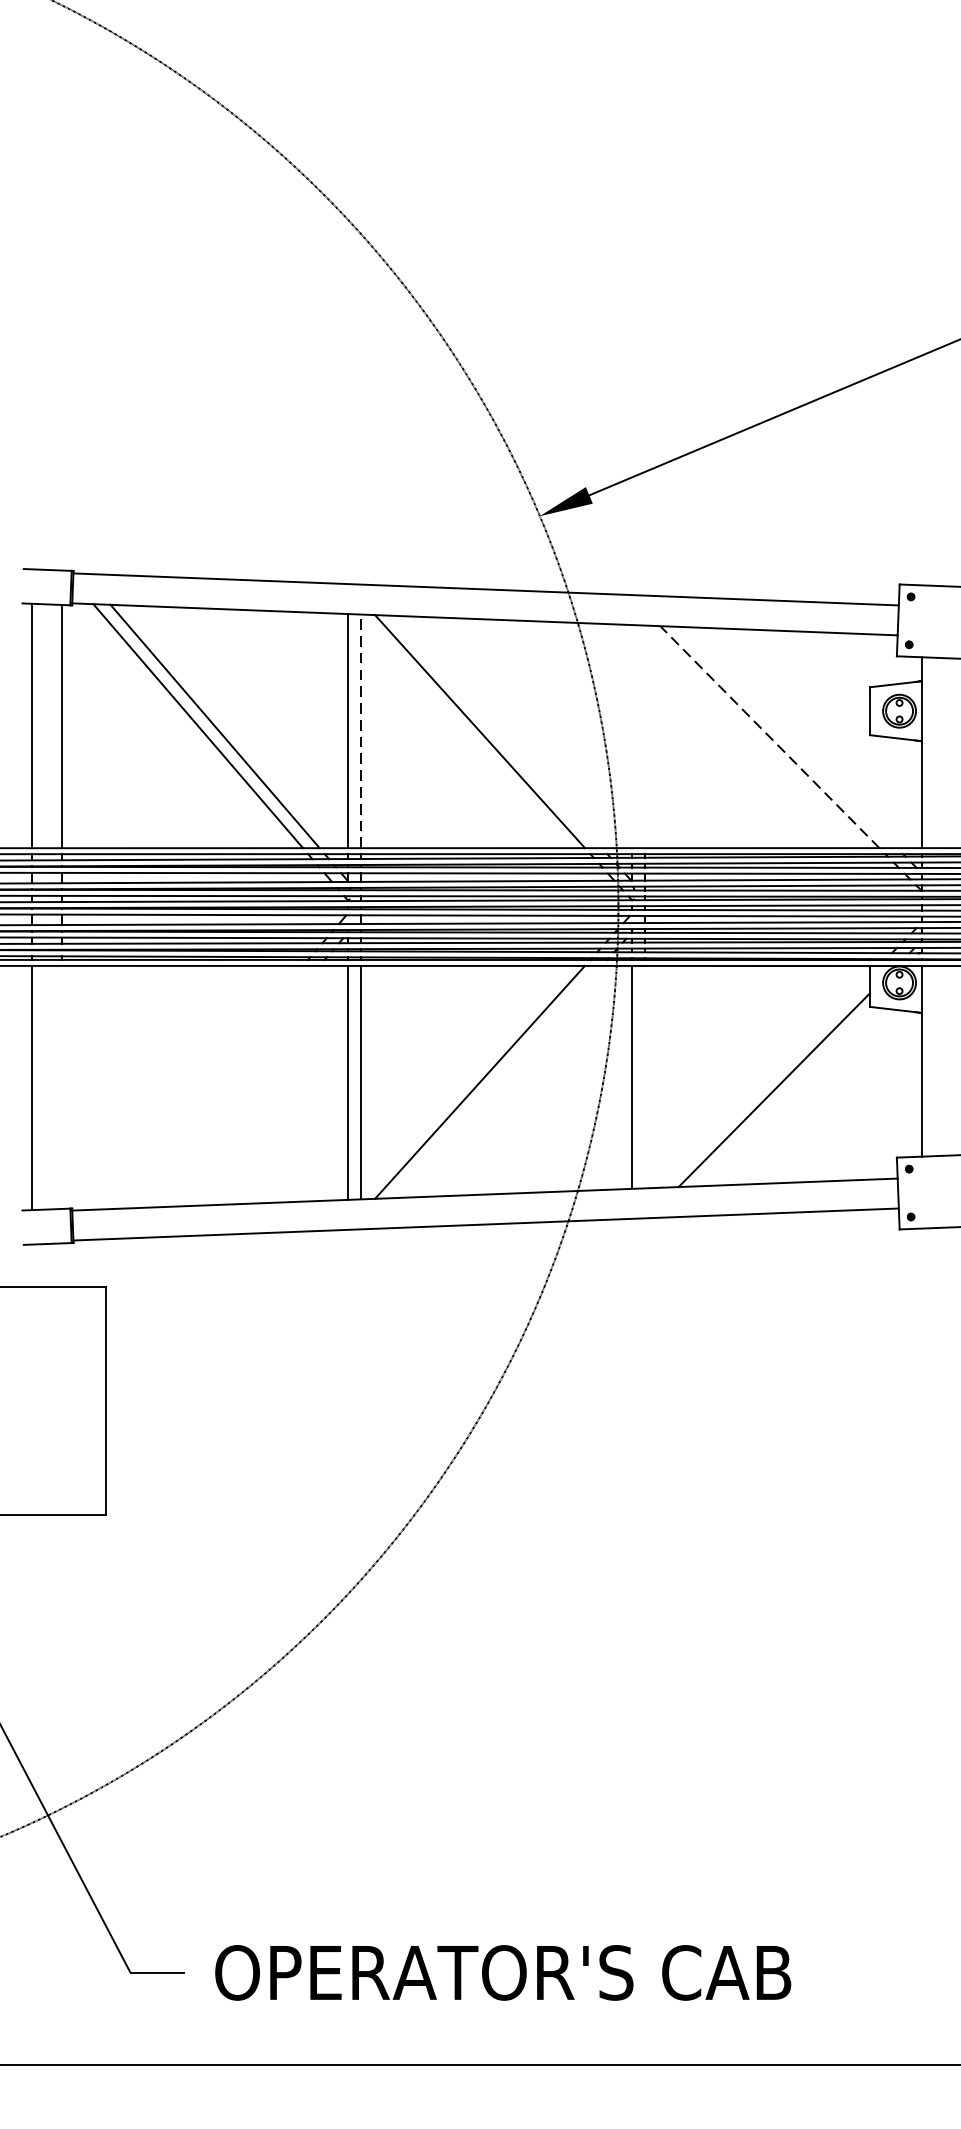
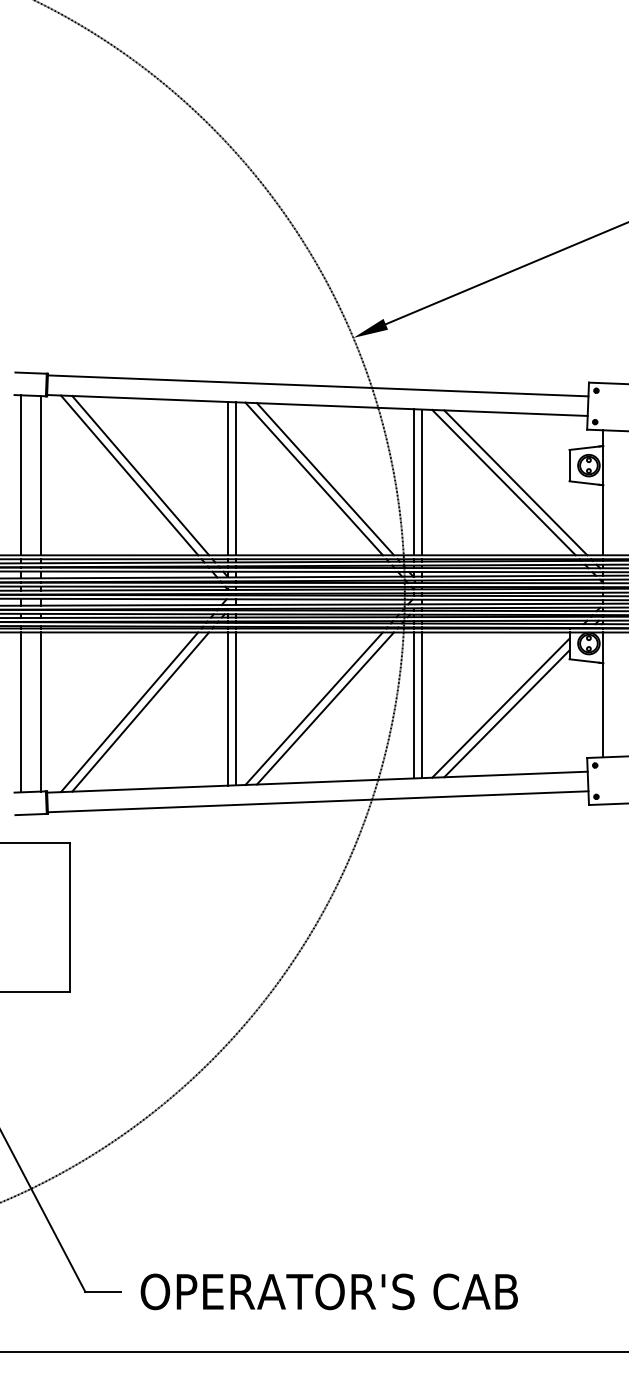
line: (359, 730) -> (235, 478), dashed -> solid
line: (497, 732) -> (325, 479), added
line: (631, 736) -> (413, 482), added
line: (645, 736) -> (422, 482), added
line: (769, 736) -> (503, 482), dashed -> solid
line: (787, 736) -> (515, 482), added
line: (645, 1077) -> (422, 705), added
line: (764, 1080) -> (500, 707), added
line: (495, 1082) -> (324, 708), added
line: (62, 1086) -> (40, 711), added
line: (214, 1086) -> (140, 711), added
line: (198, 1088) -> (129, 712), added

